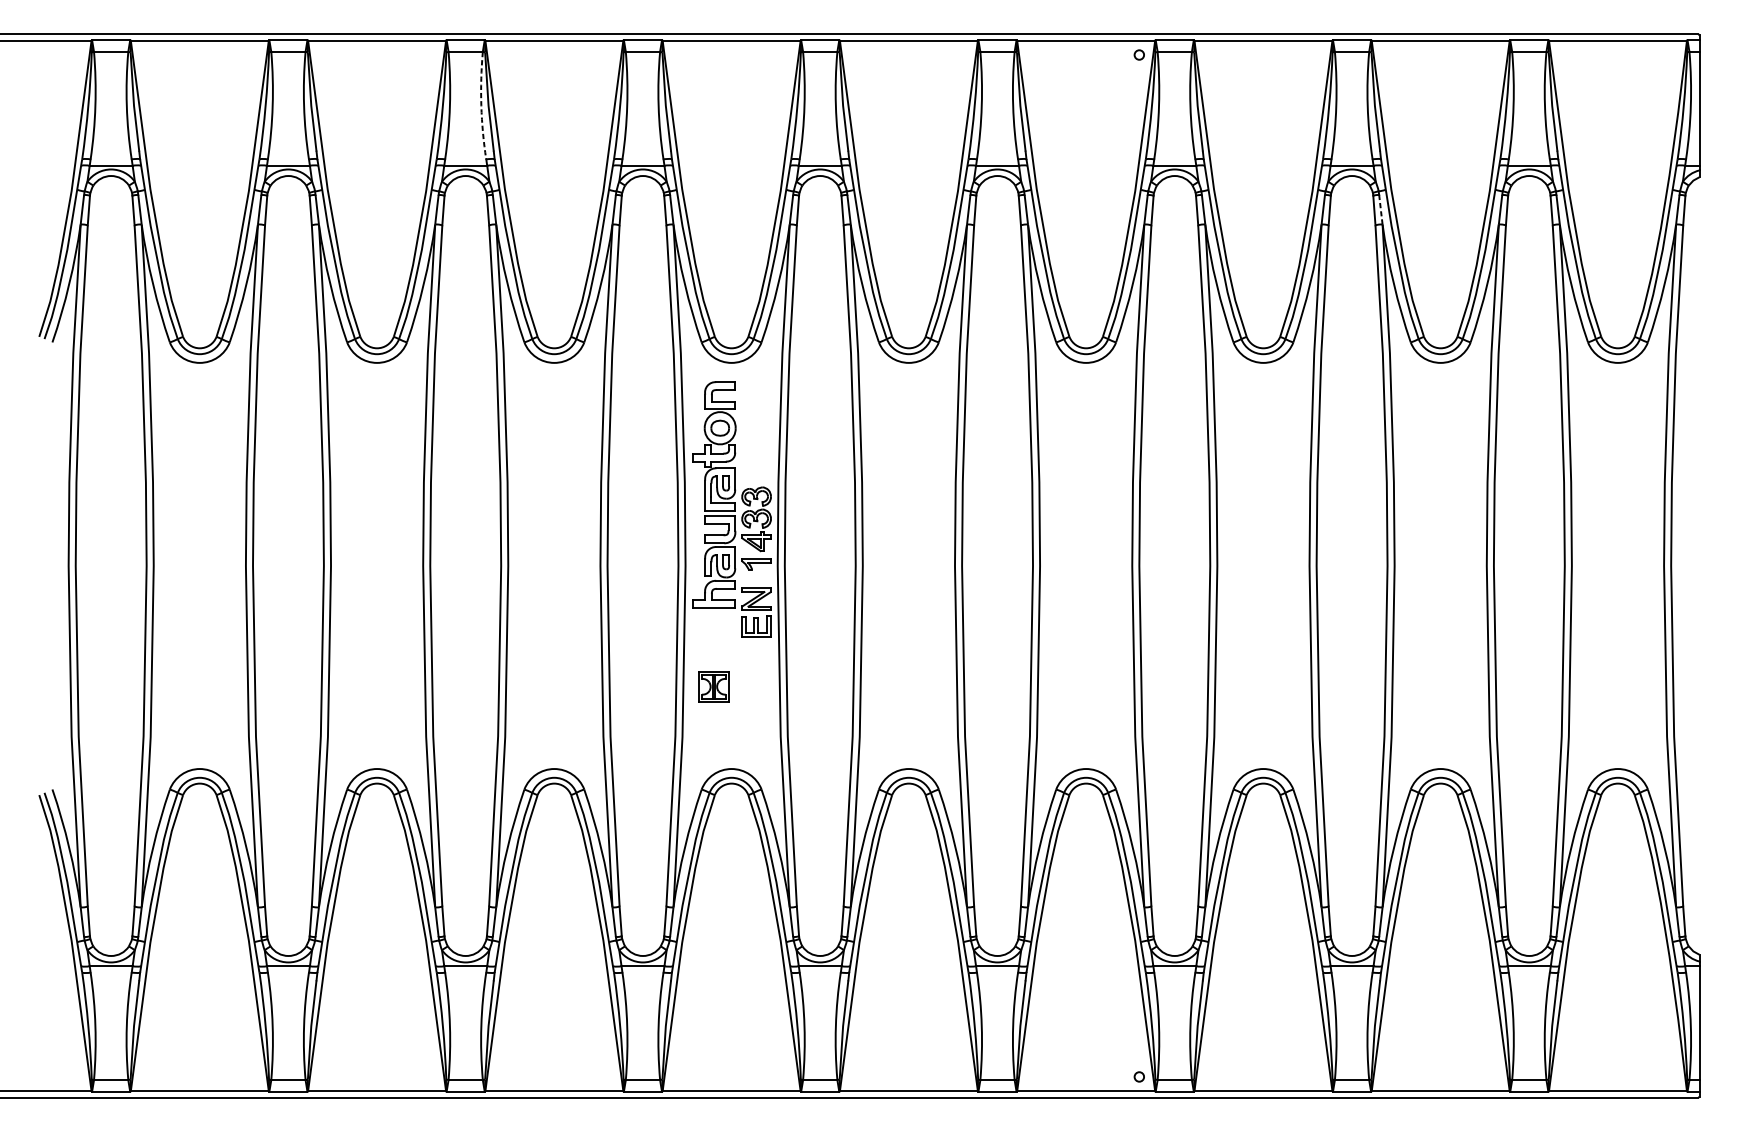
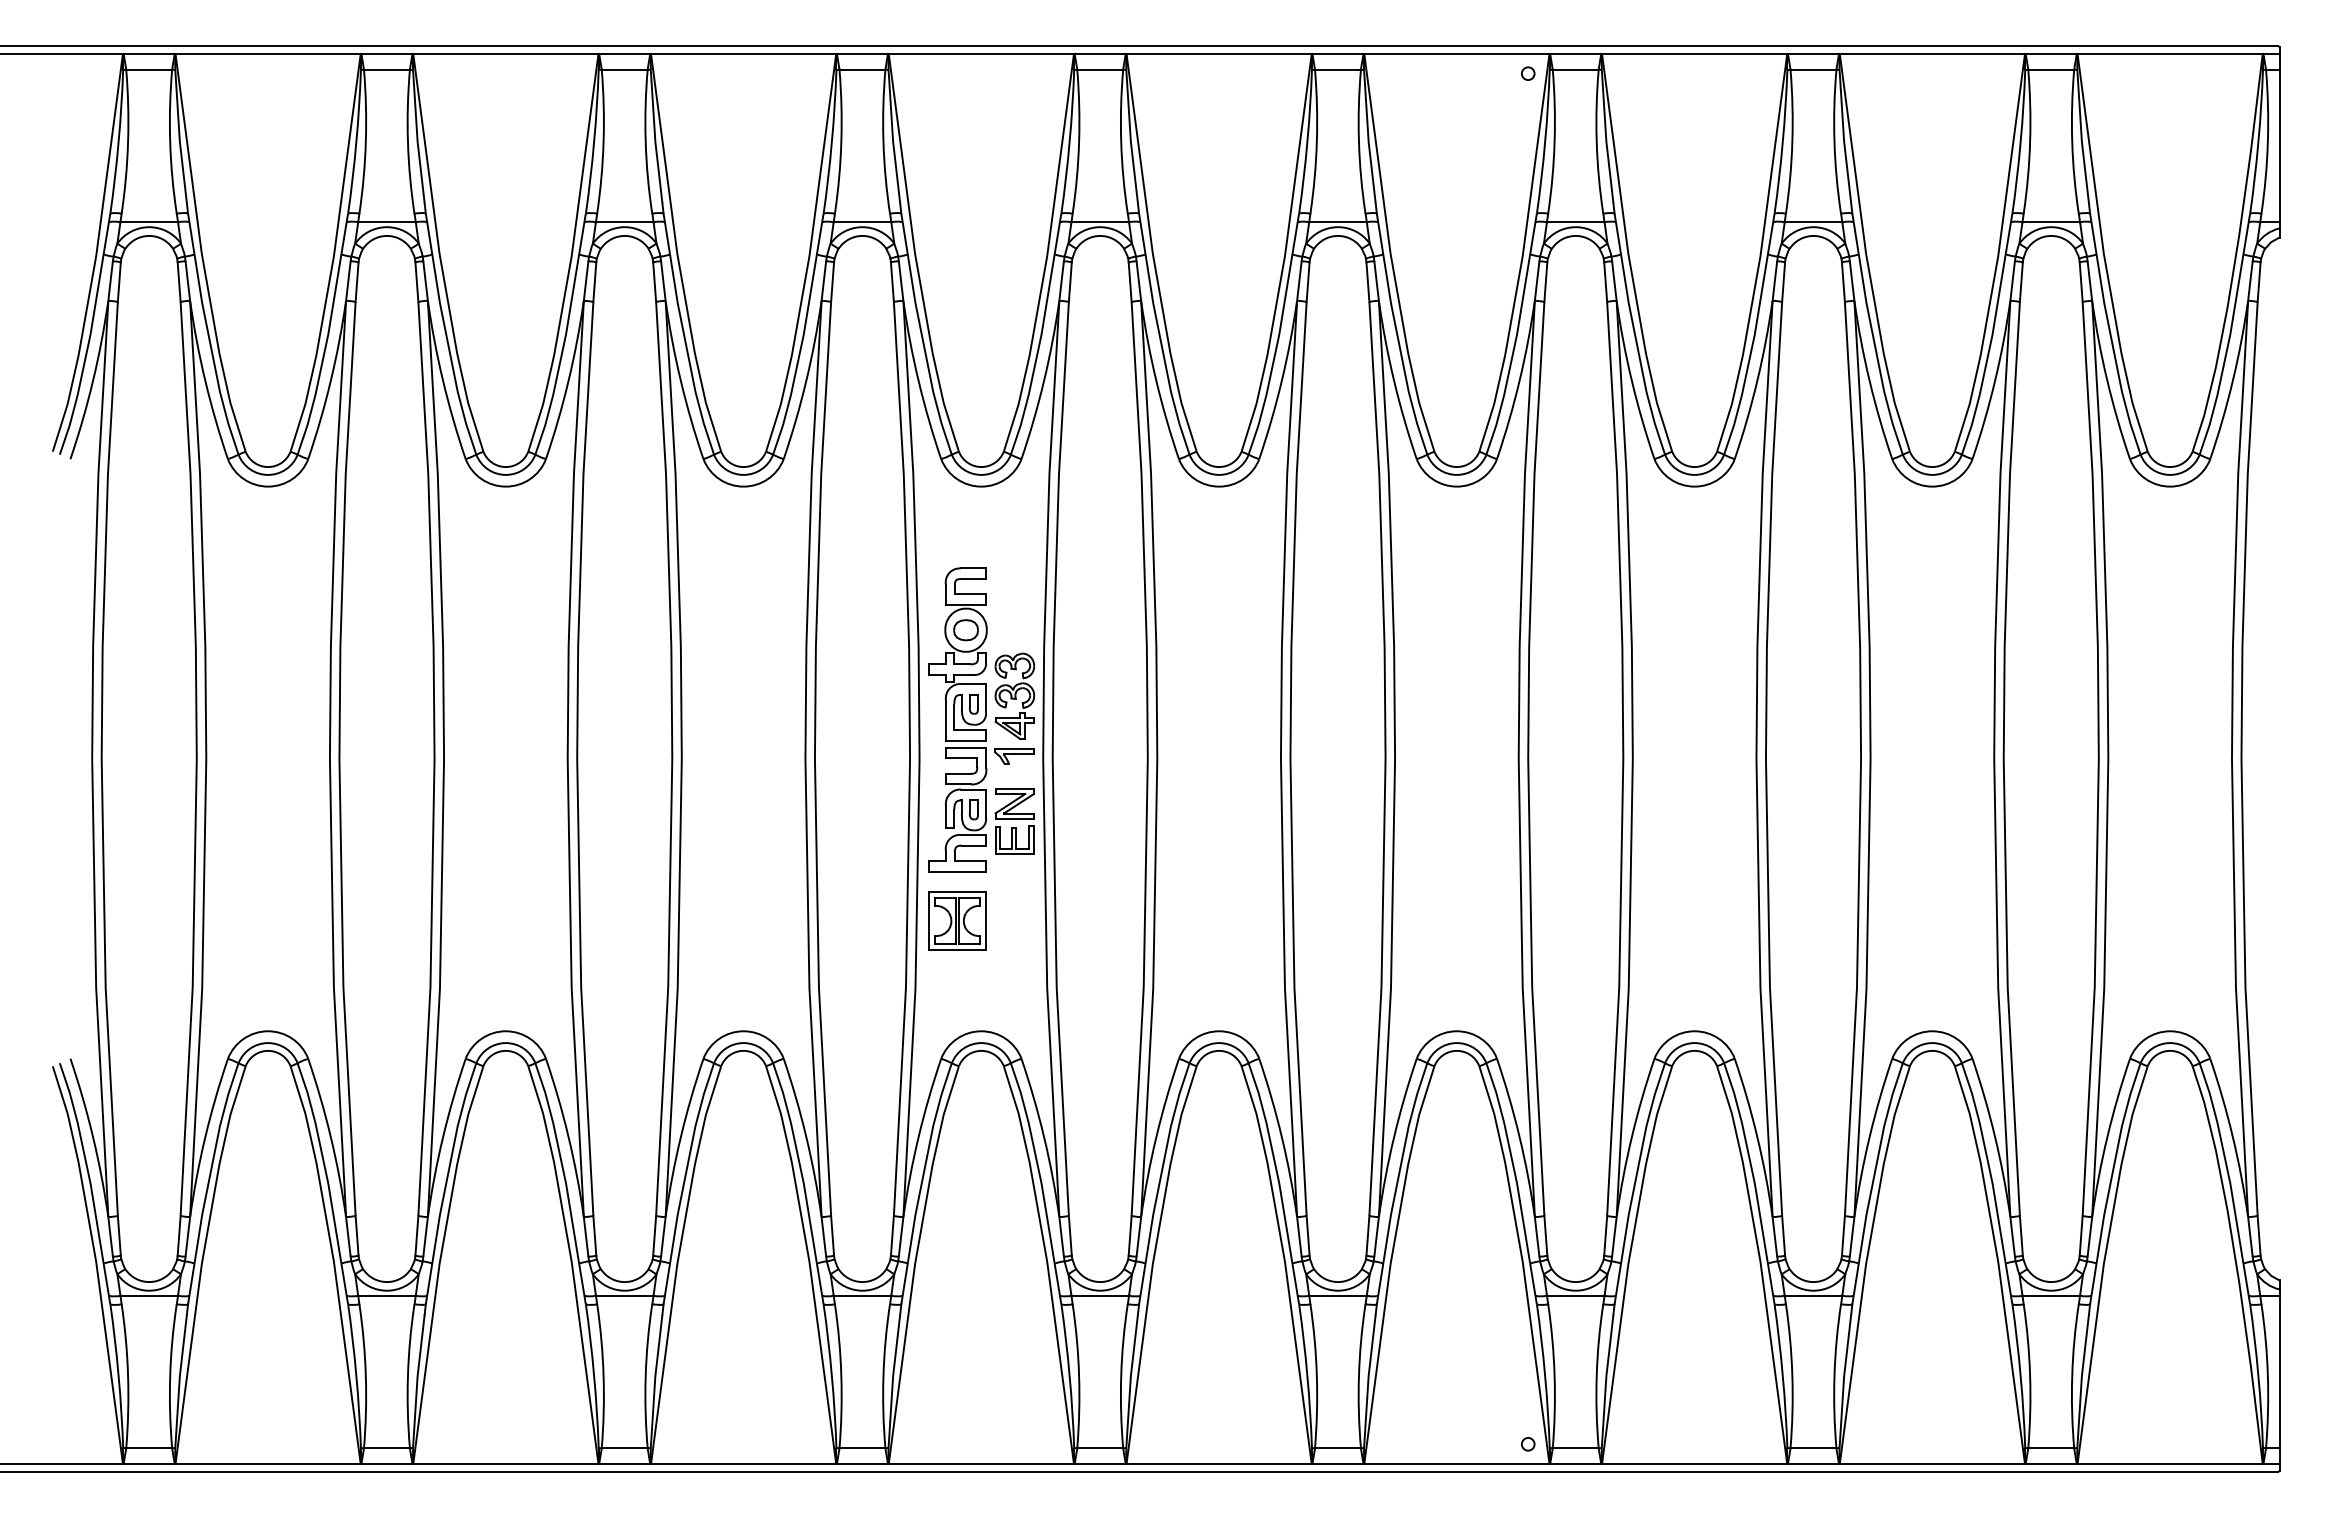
arc: (481, 105) -> (645, 141), dashed -> solid
line: (1381, 209) -> (1852, 281), dashed -> solid
part: (713, 494) -> (957, 719), moved
part: (713, 686) -> (957, 920), size x1.43

